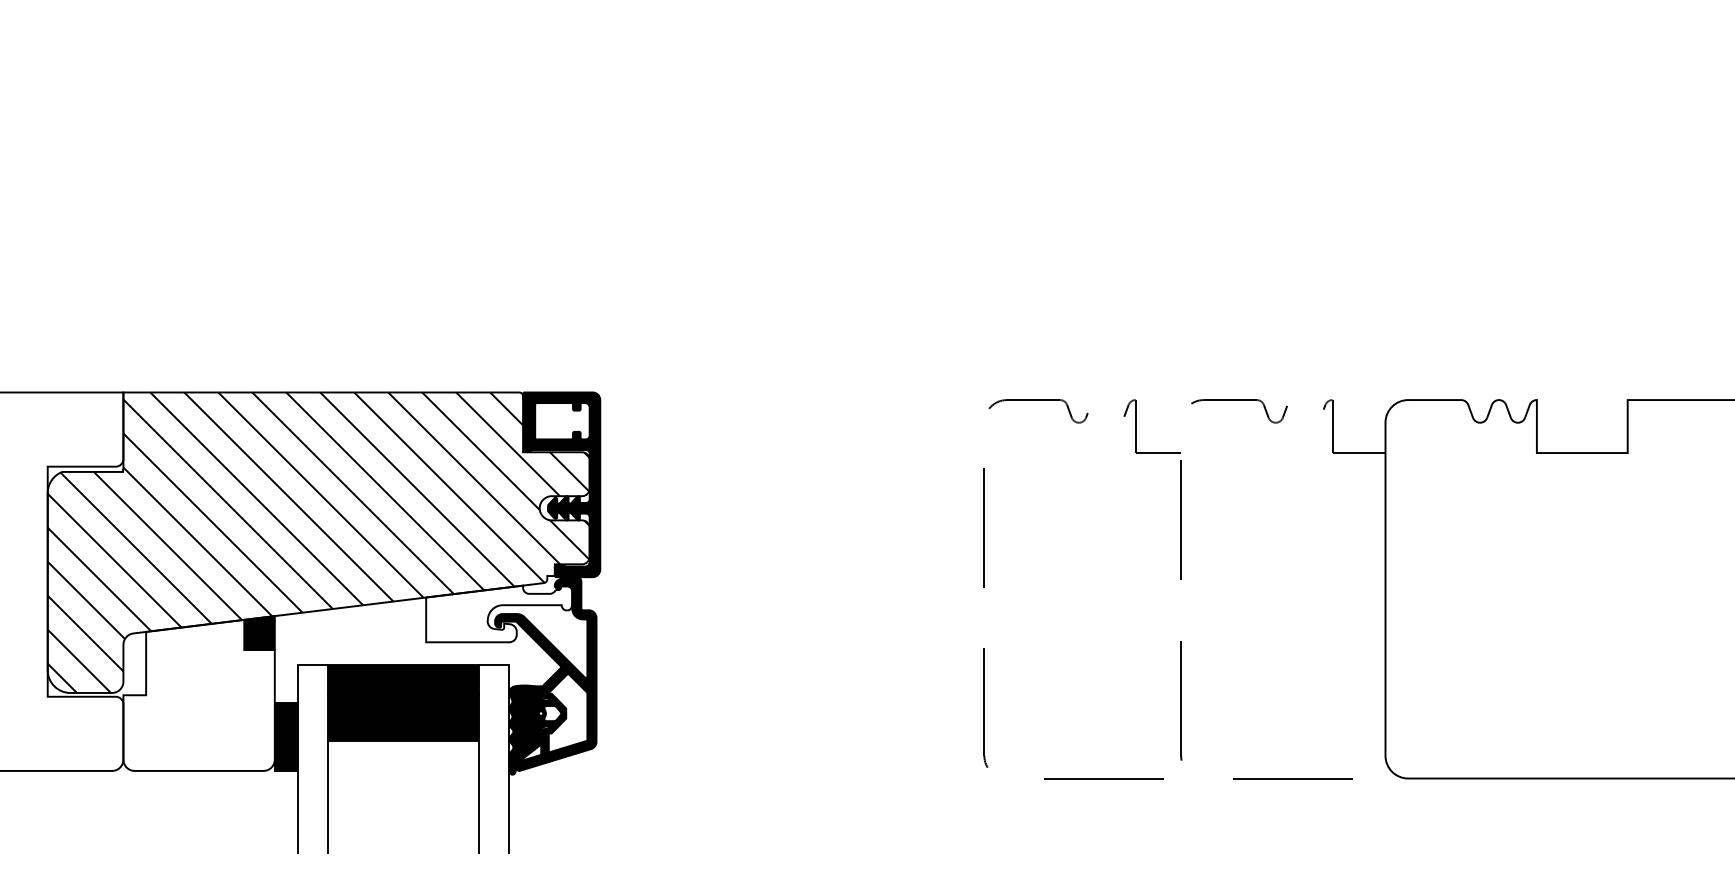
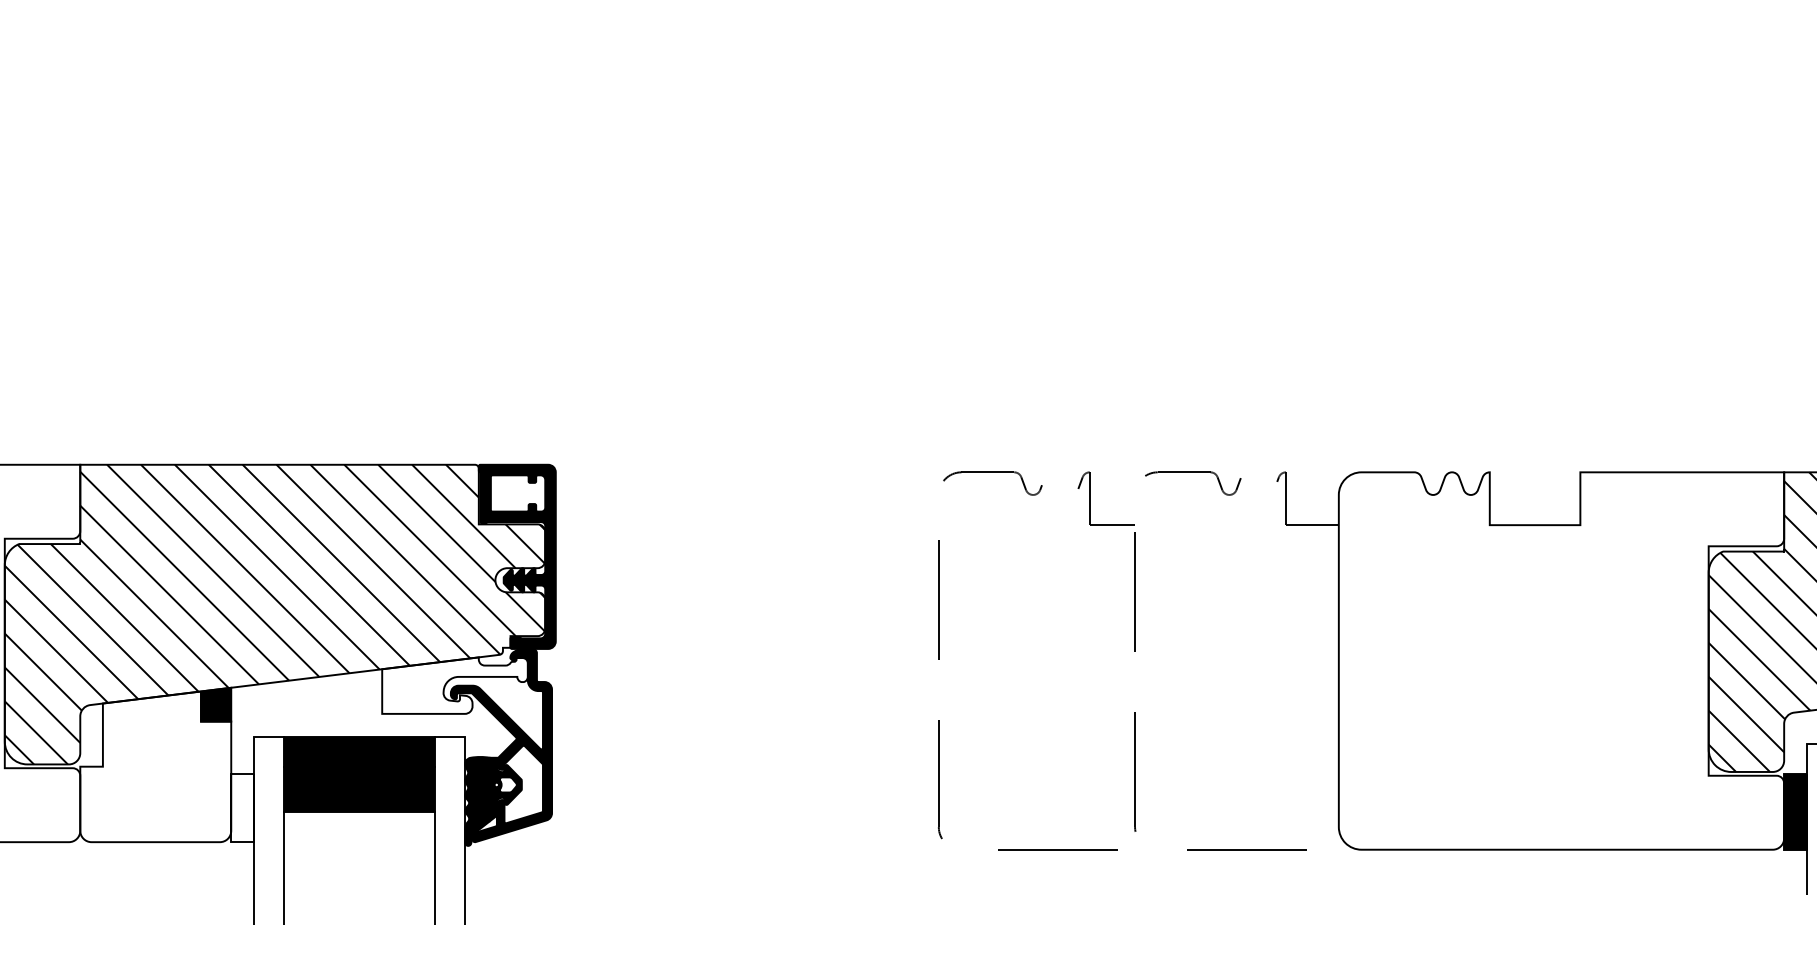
fill: (286, 737) -> (242, 808), removed

